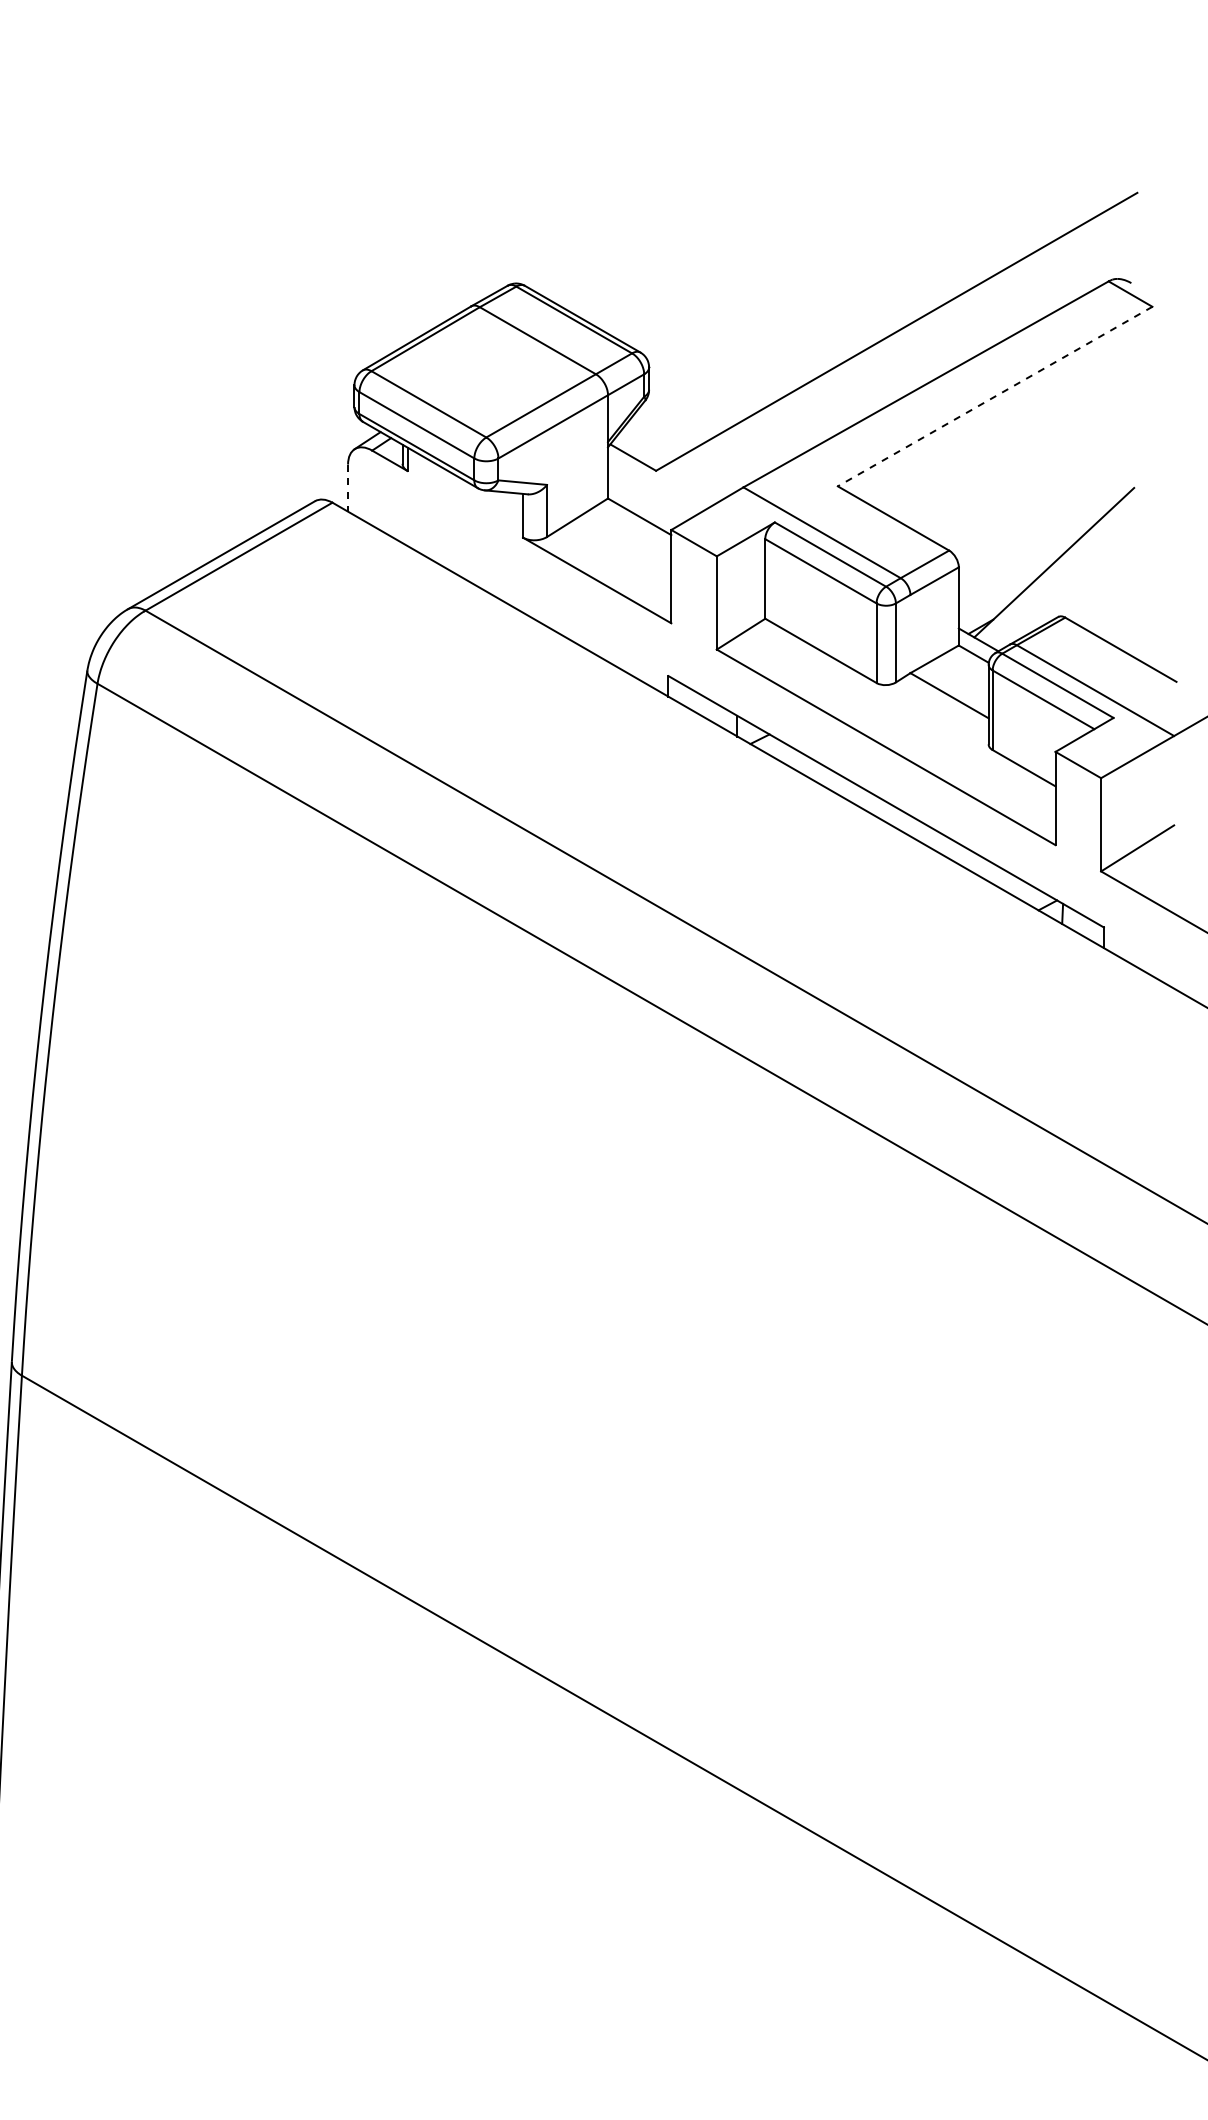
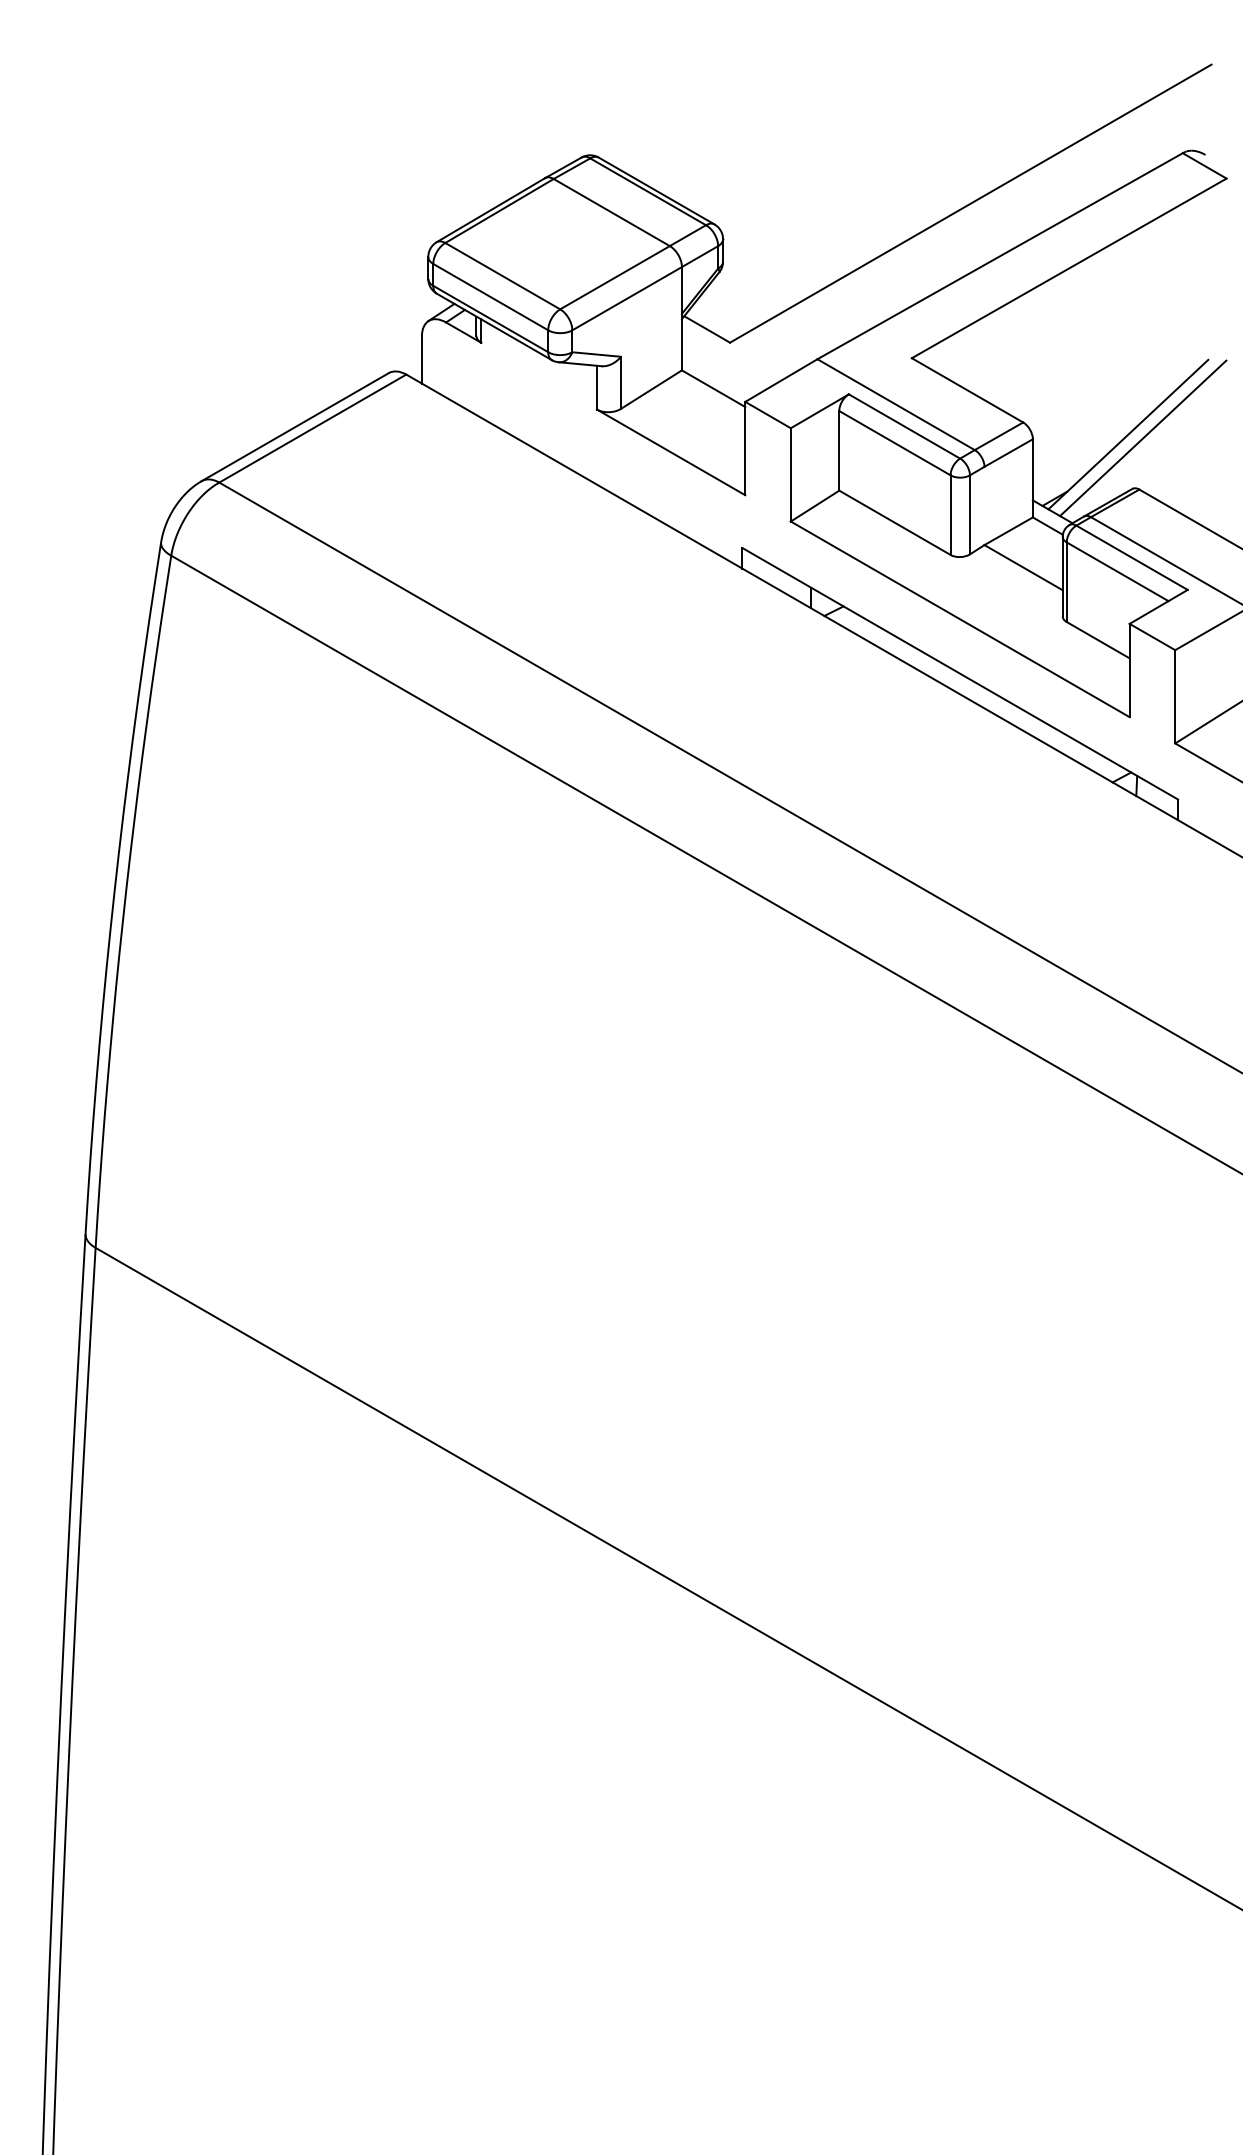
line: (994, 396) -> (1068, 268), dashed -> solid
line: (347, 488) -> (421, 360), dashed -> solid
line: (1069, 566) -> (1143, 438), added

